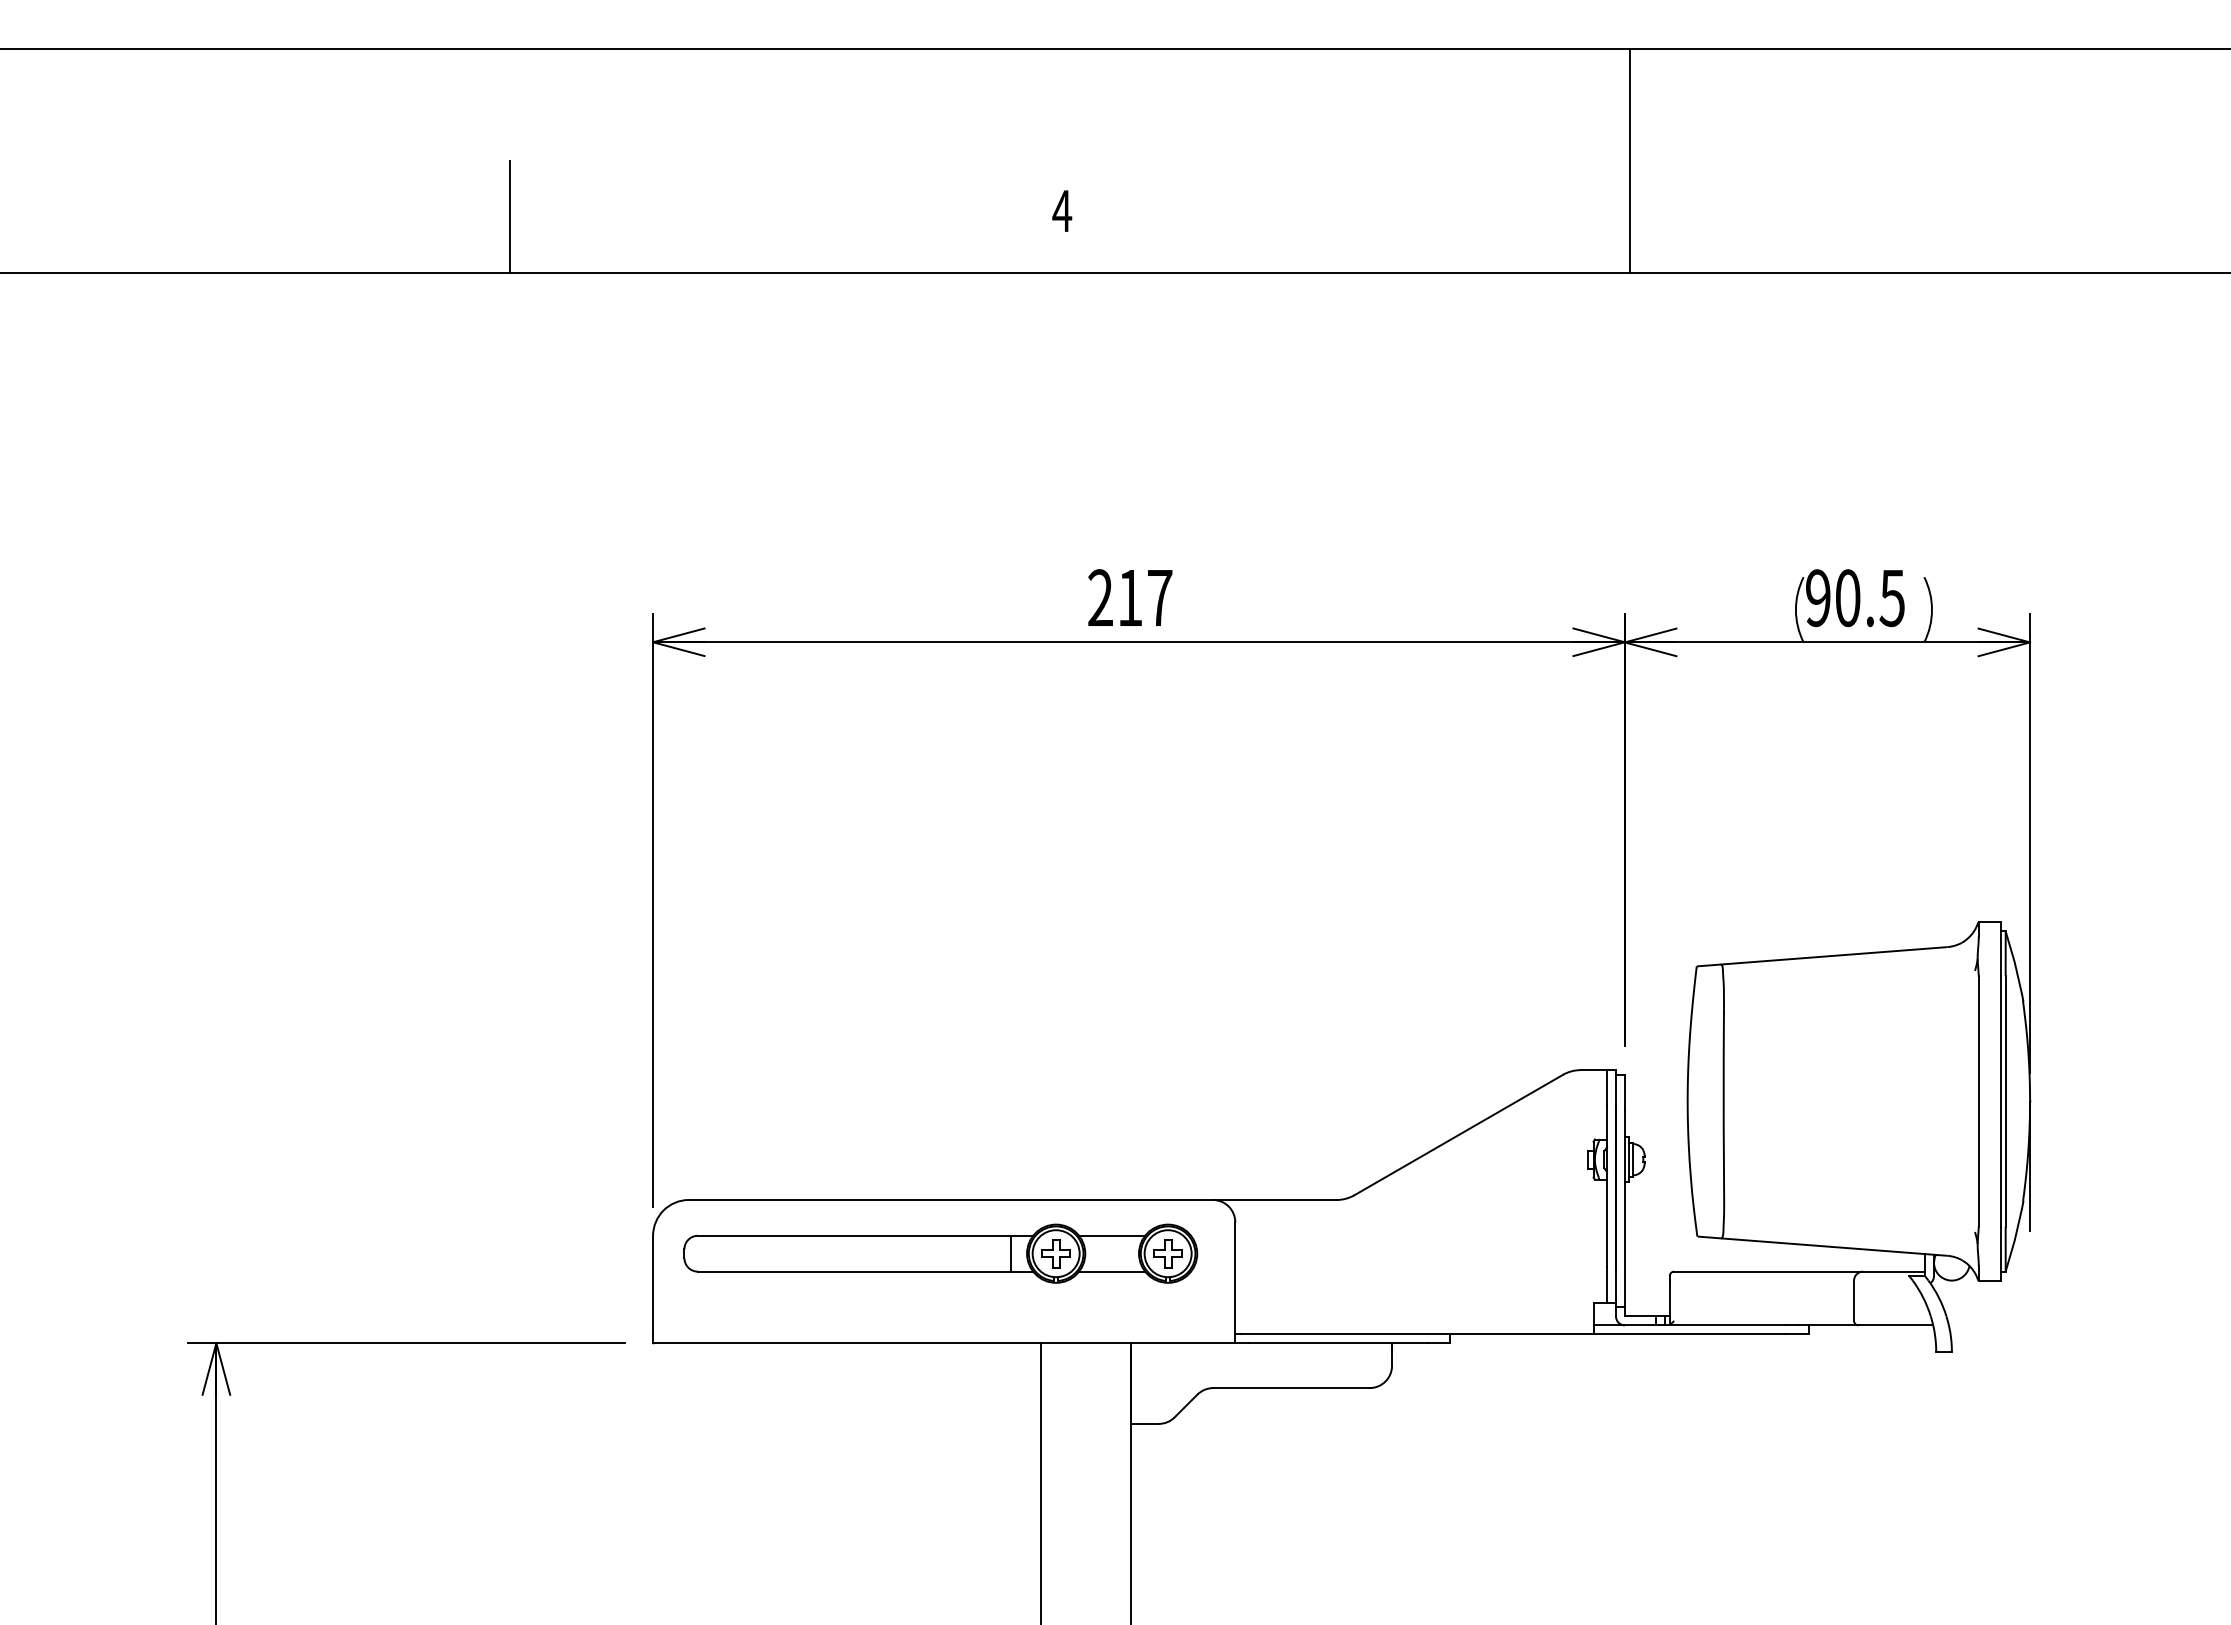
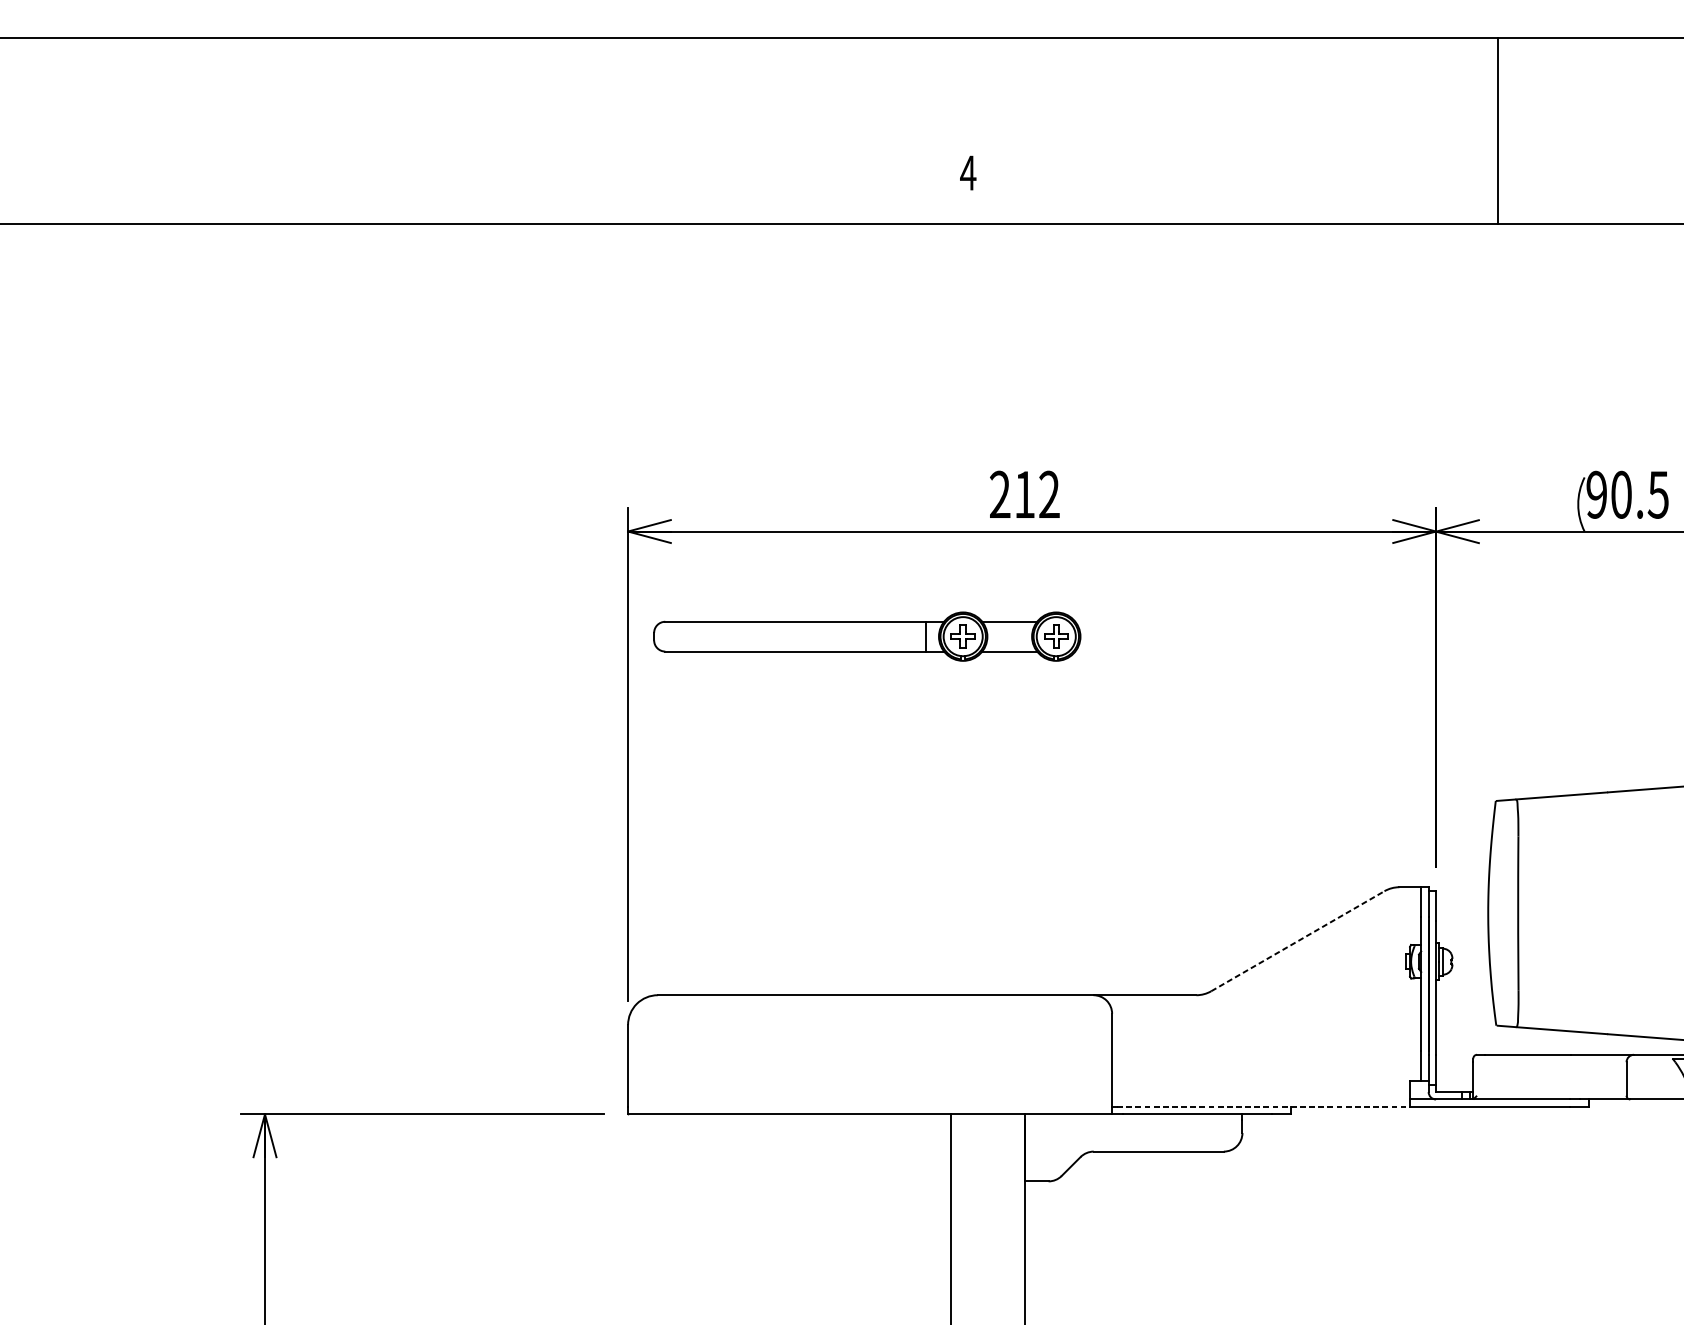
line: (1629, 160) -> (1498, 130), moved
line: (510, 216) -> (509, 177), removed
text: (1159, 597) -> (1049, 494), 217 -> 212
line: (1459, 1134) -> (1298, 940), solid -> dashed
part: (940, 1253) -> (867, 636), moved
line: (1417, 1334) -> (1263, 1107), solid -> dashed

